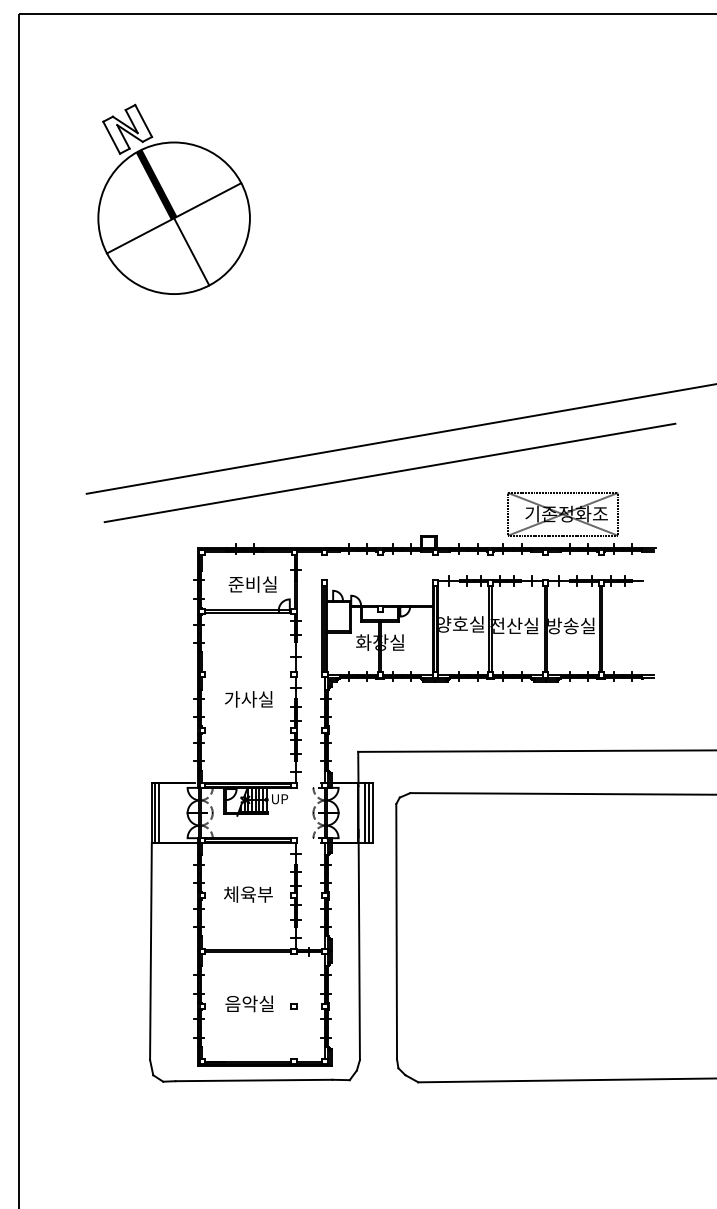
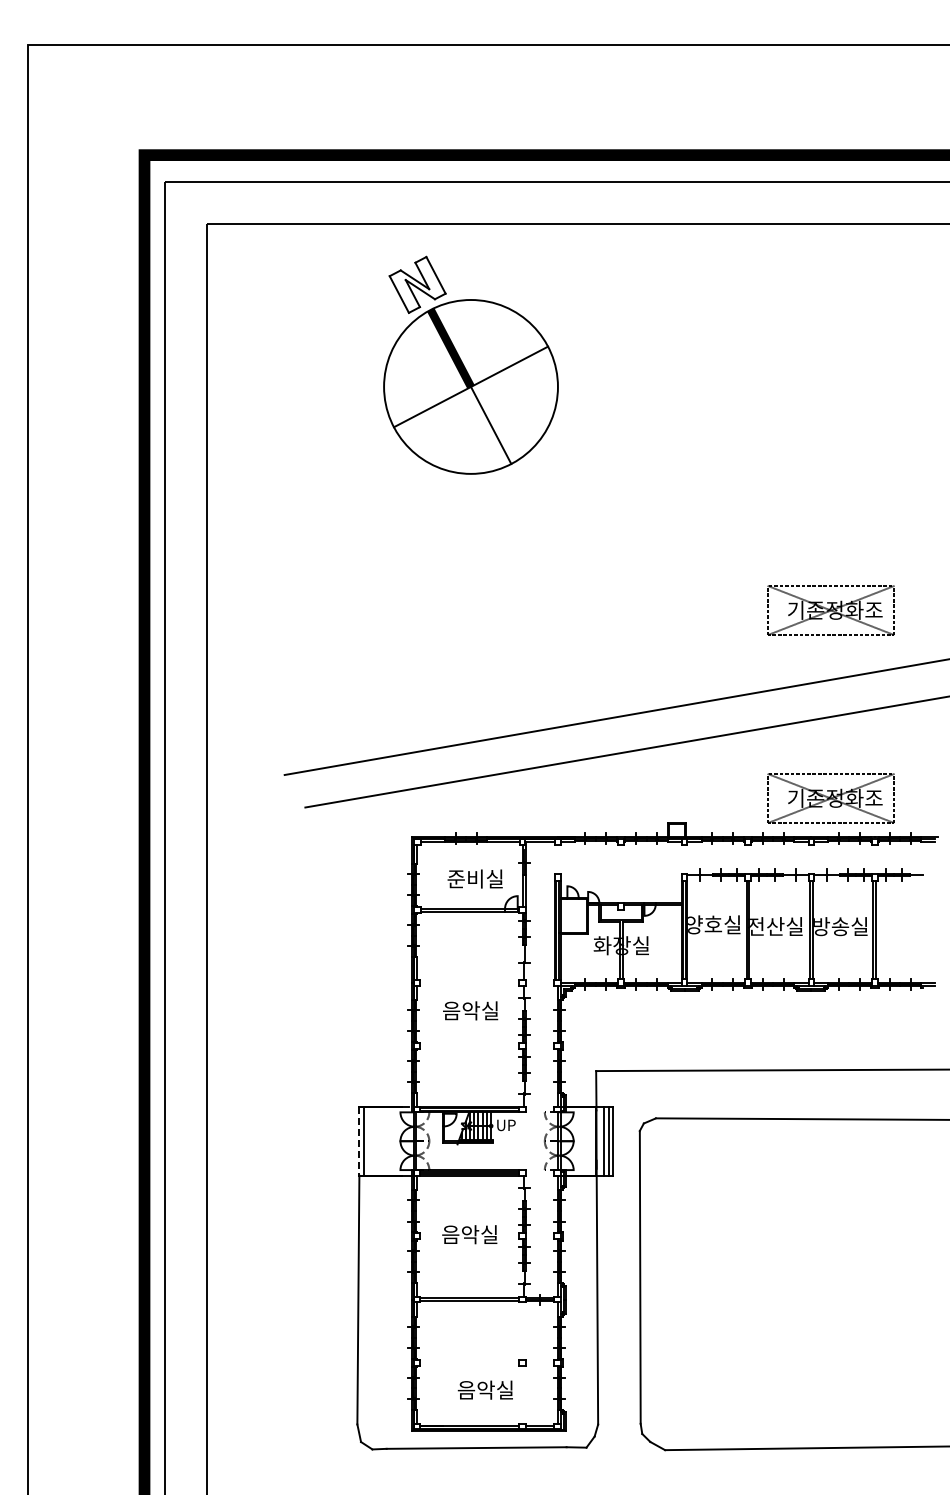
part: (173, 198) -> (470, 364), moved
part: (562, 350) -> (830, 610), added
text: (240, 699) -> (461, 1010), 가사실 -> 음악실
line: (158, 812) -> (367, 1140), removed
line: (151, 813) -> (359, 1141), solid -> dashed
text: (248, 894) -> (470, 1234), 체육부 -> 음악실
text: (248, 1003) -> (484, 1389), moved

